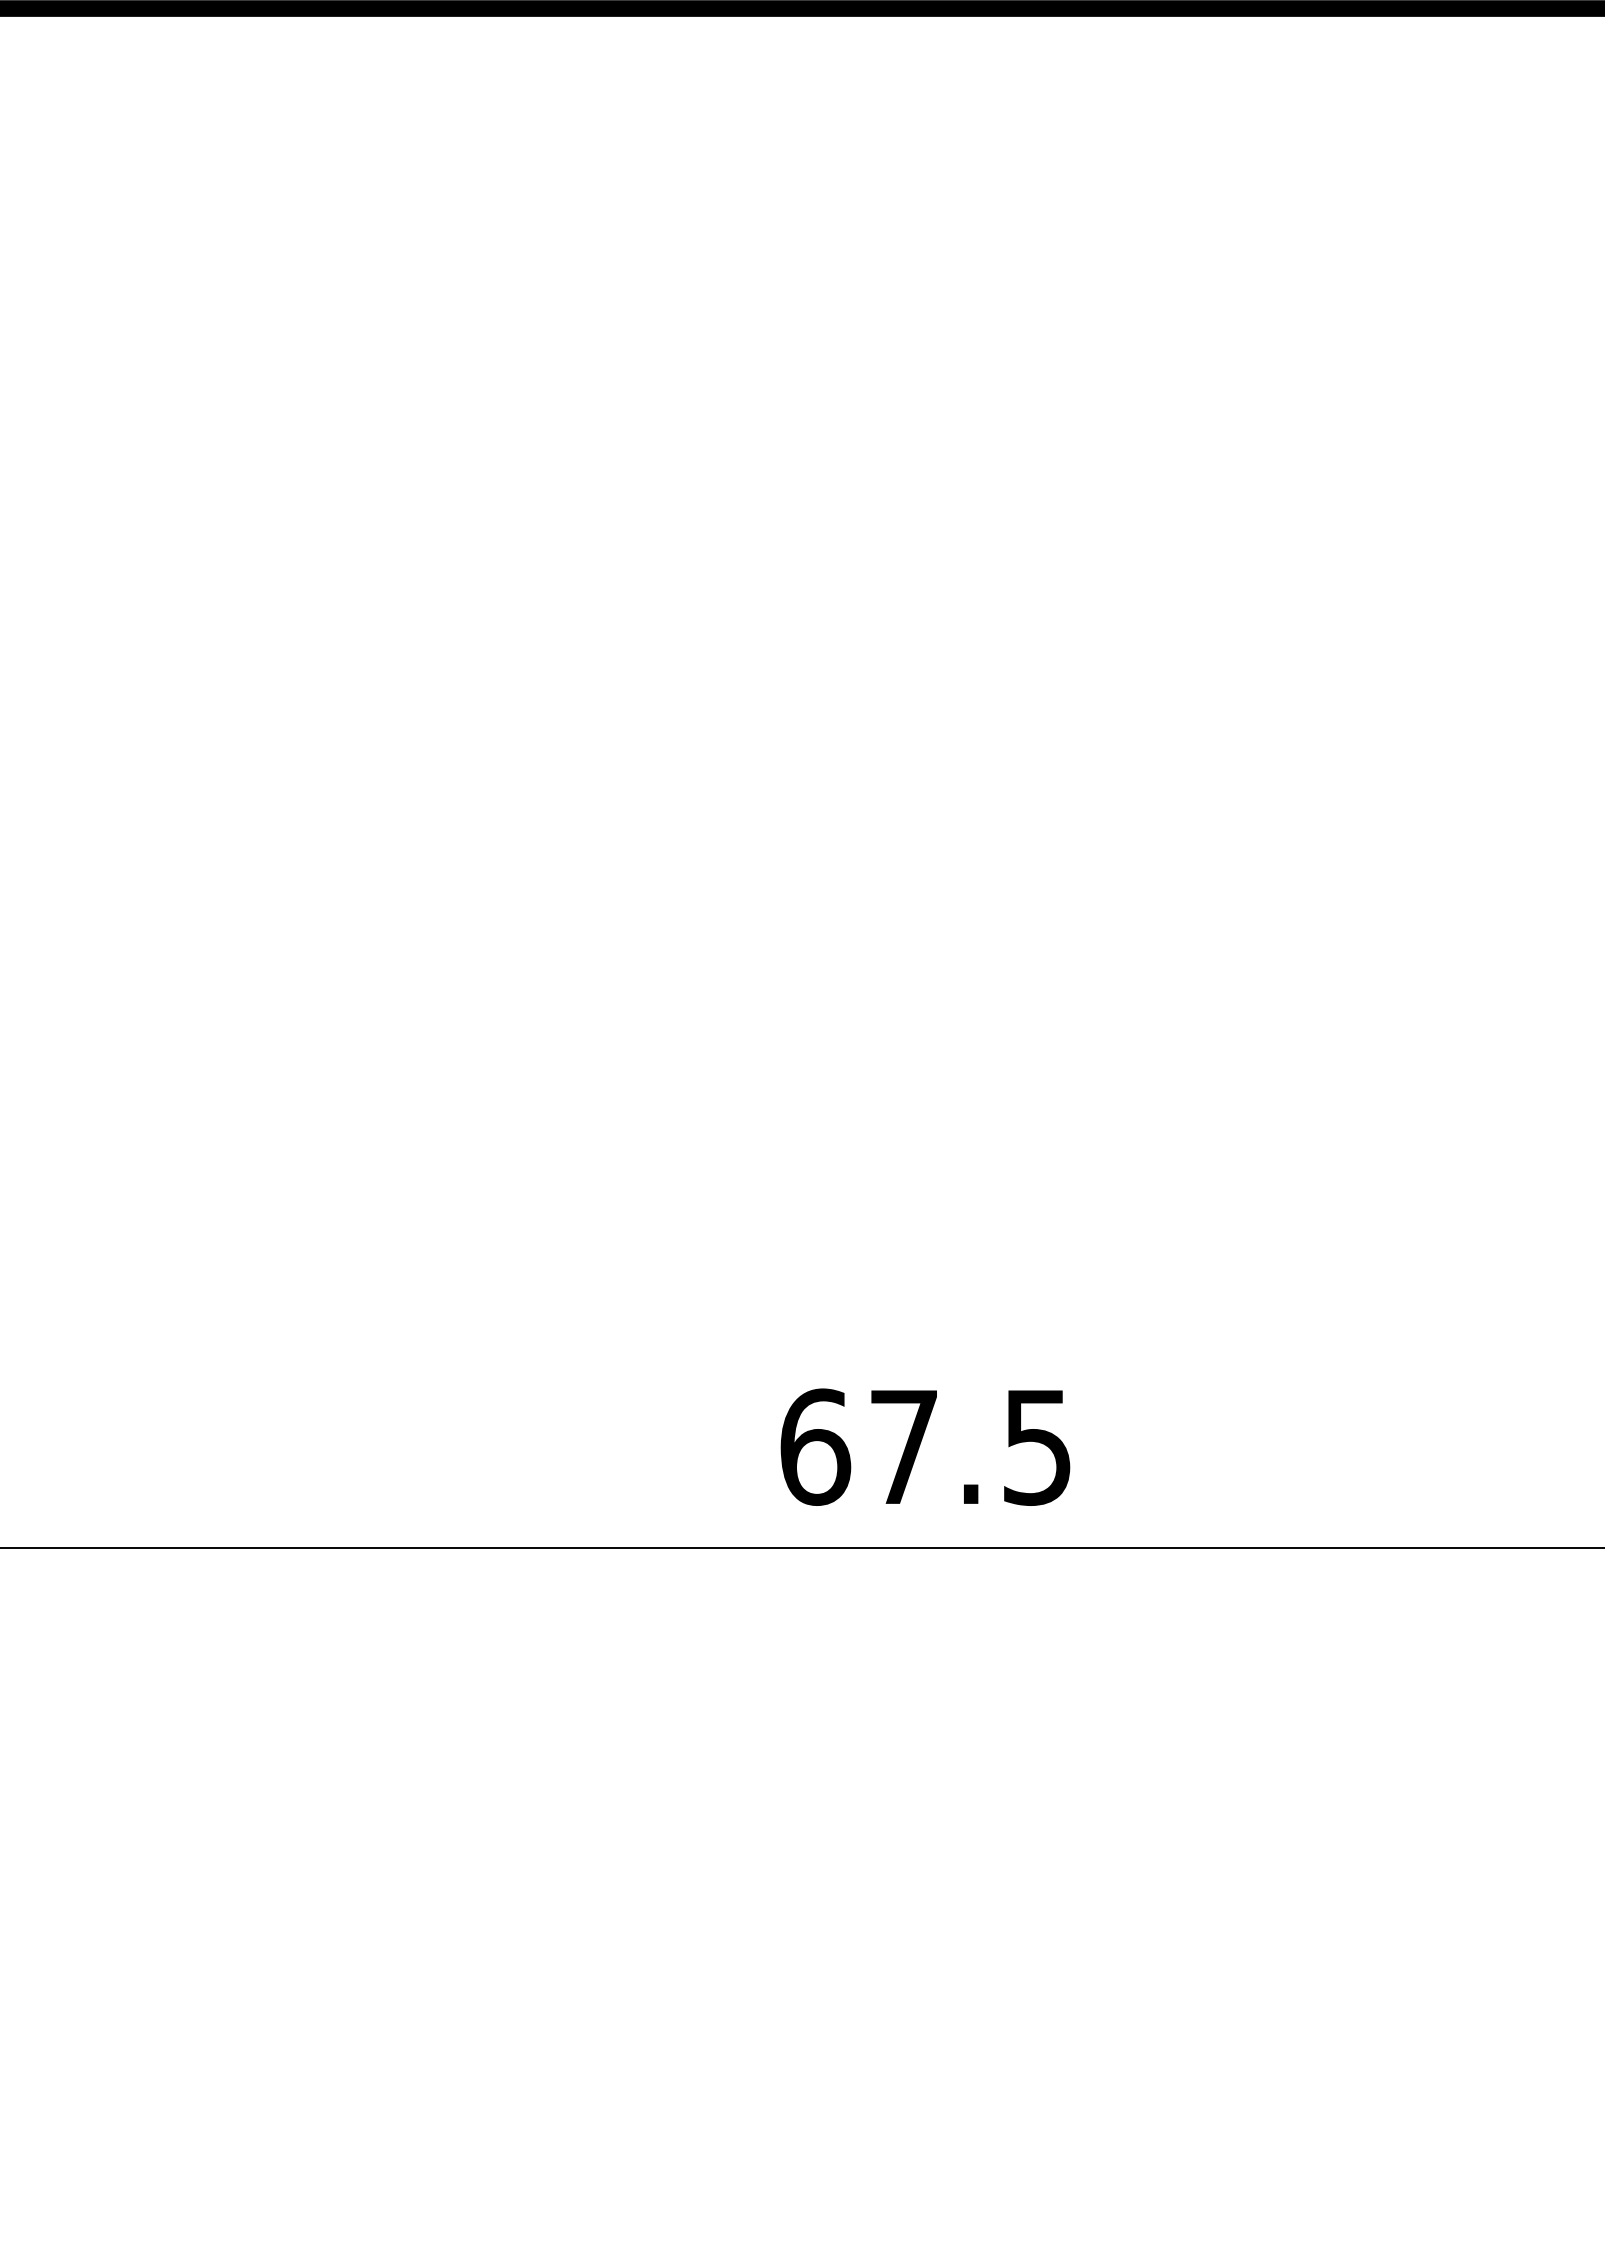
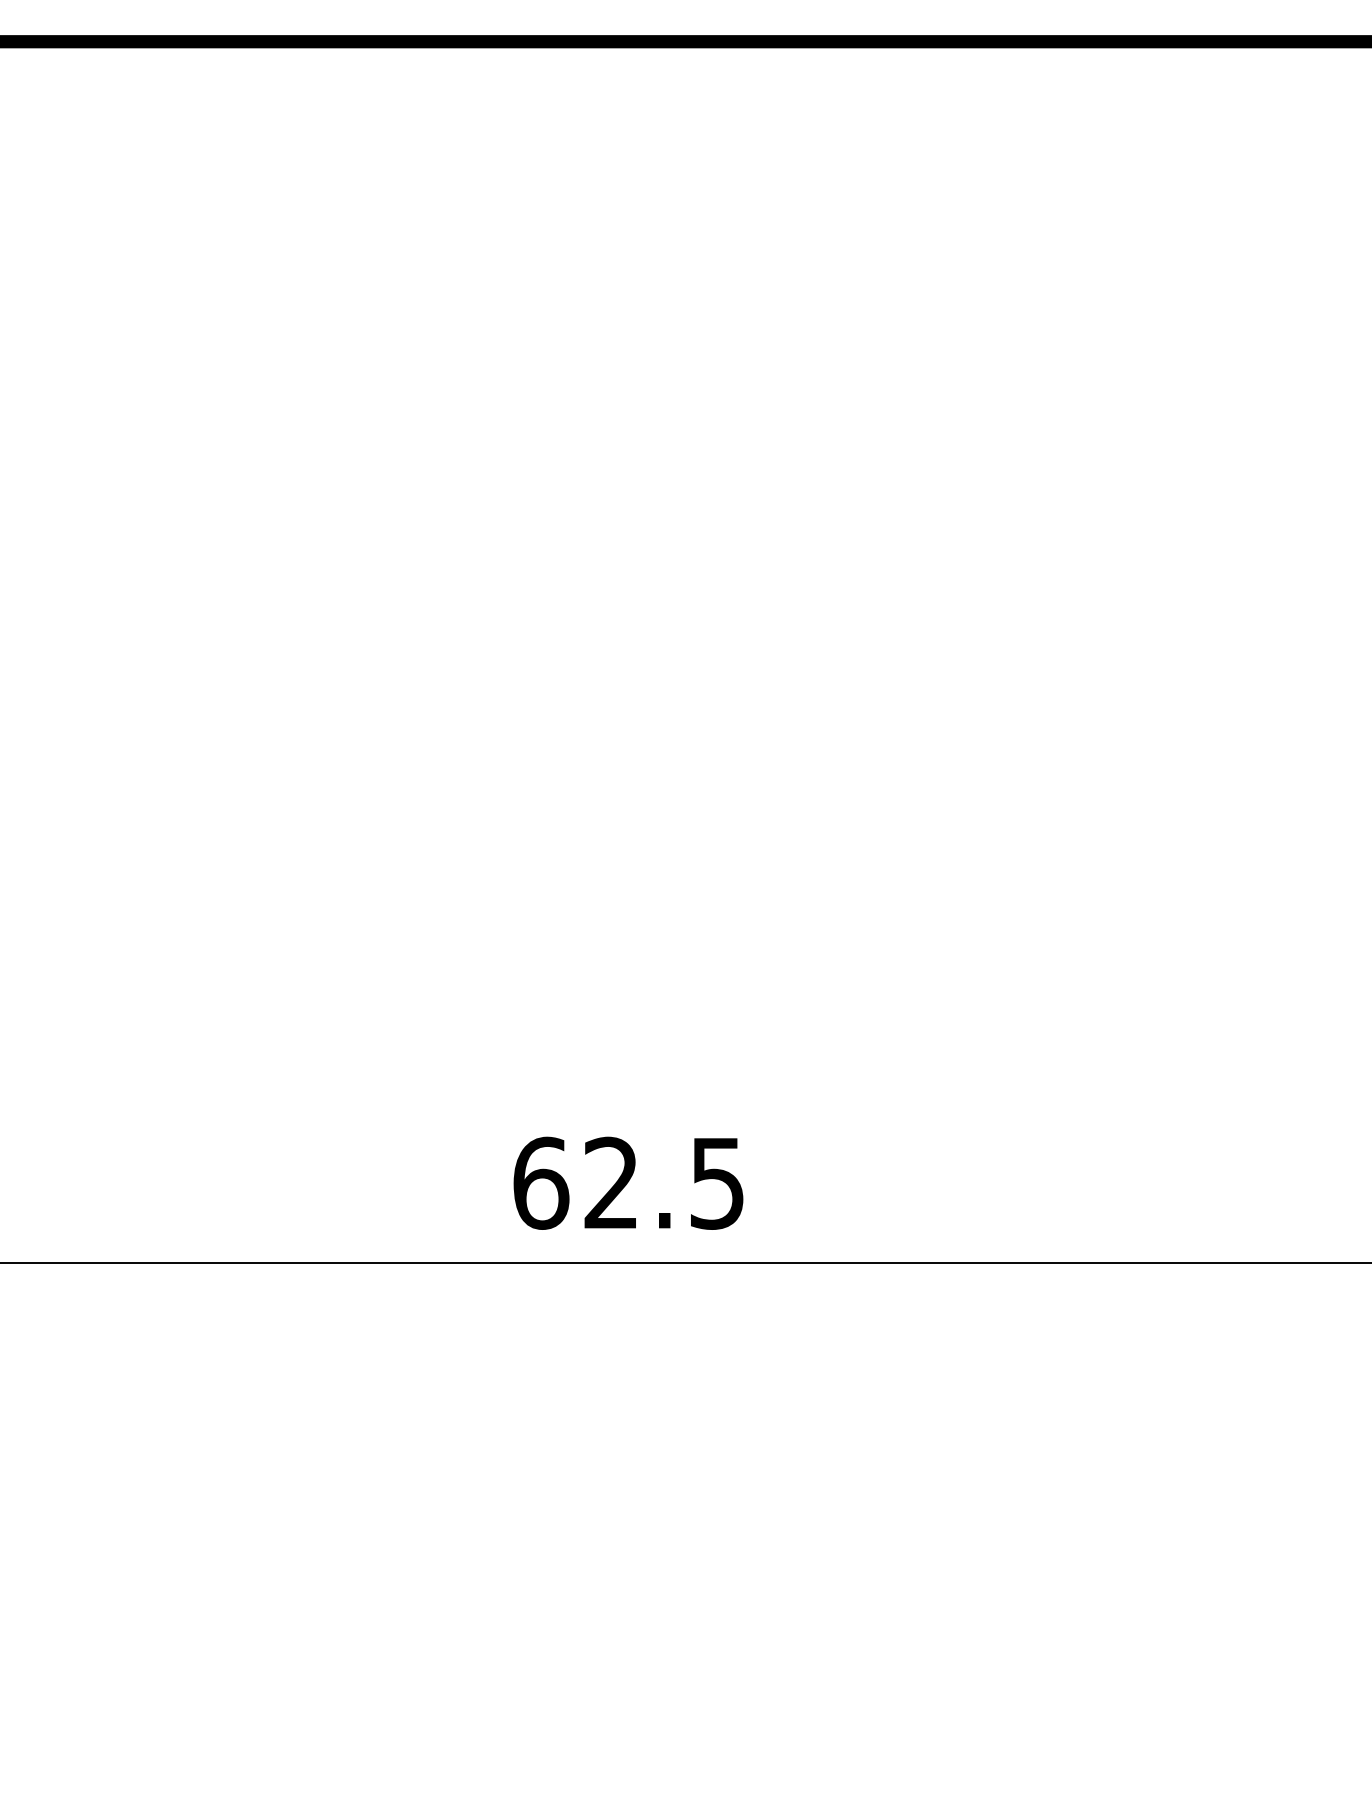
text: (902, 1446) -> (610, 1182), 67.5 -> 62.5

